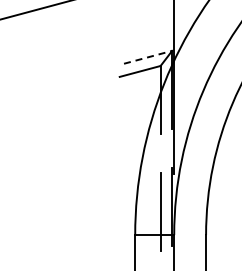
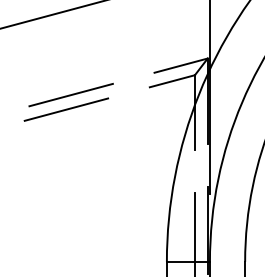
line: (148, 57) -> (181, 65), dashed -> solid
line: (48, 83) -> (71, 94), added
line: (43, 97) -> (65, 110), added

